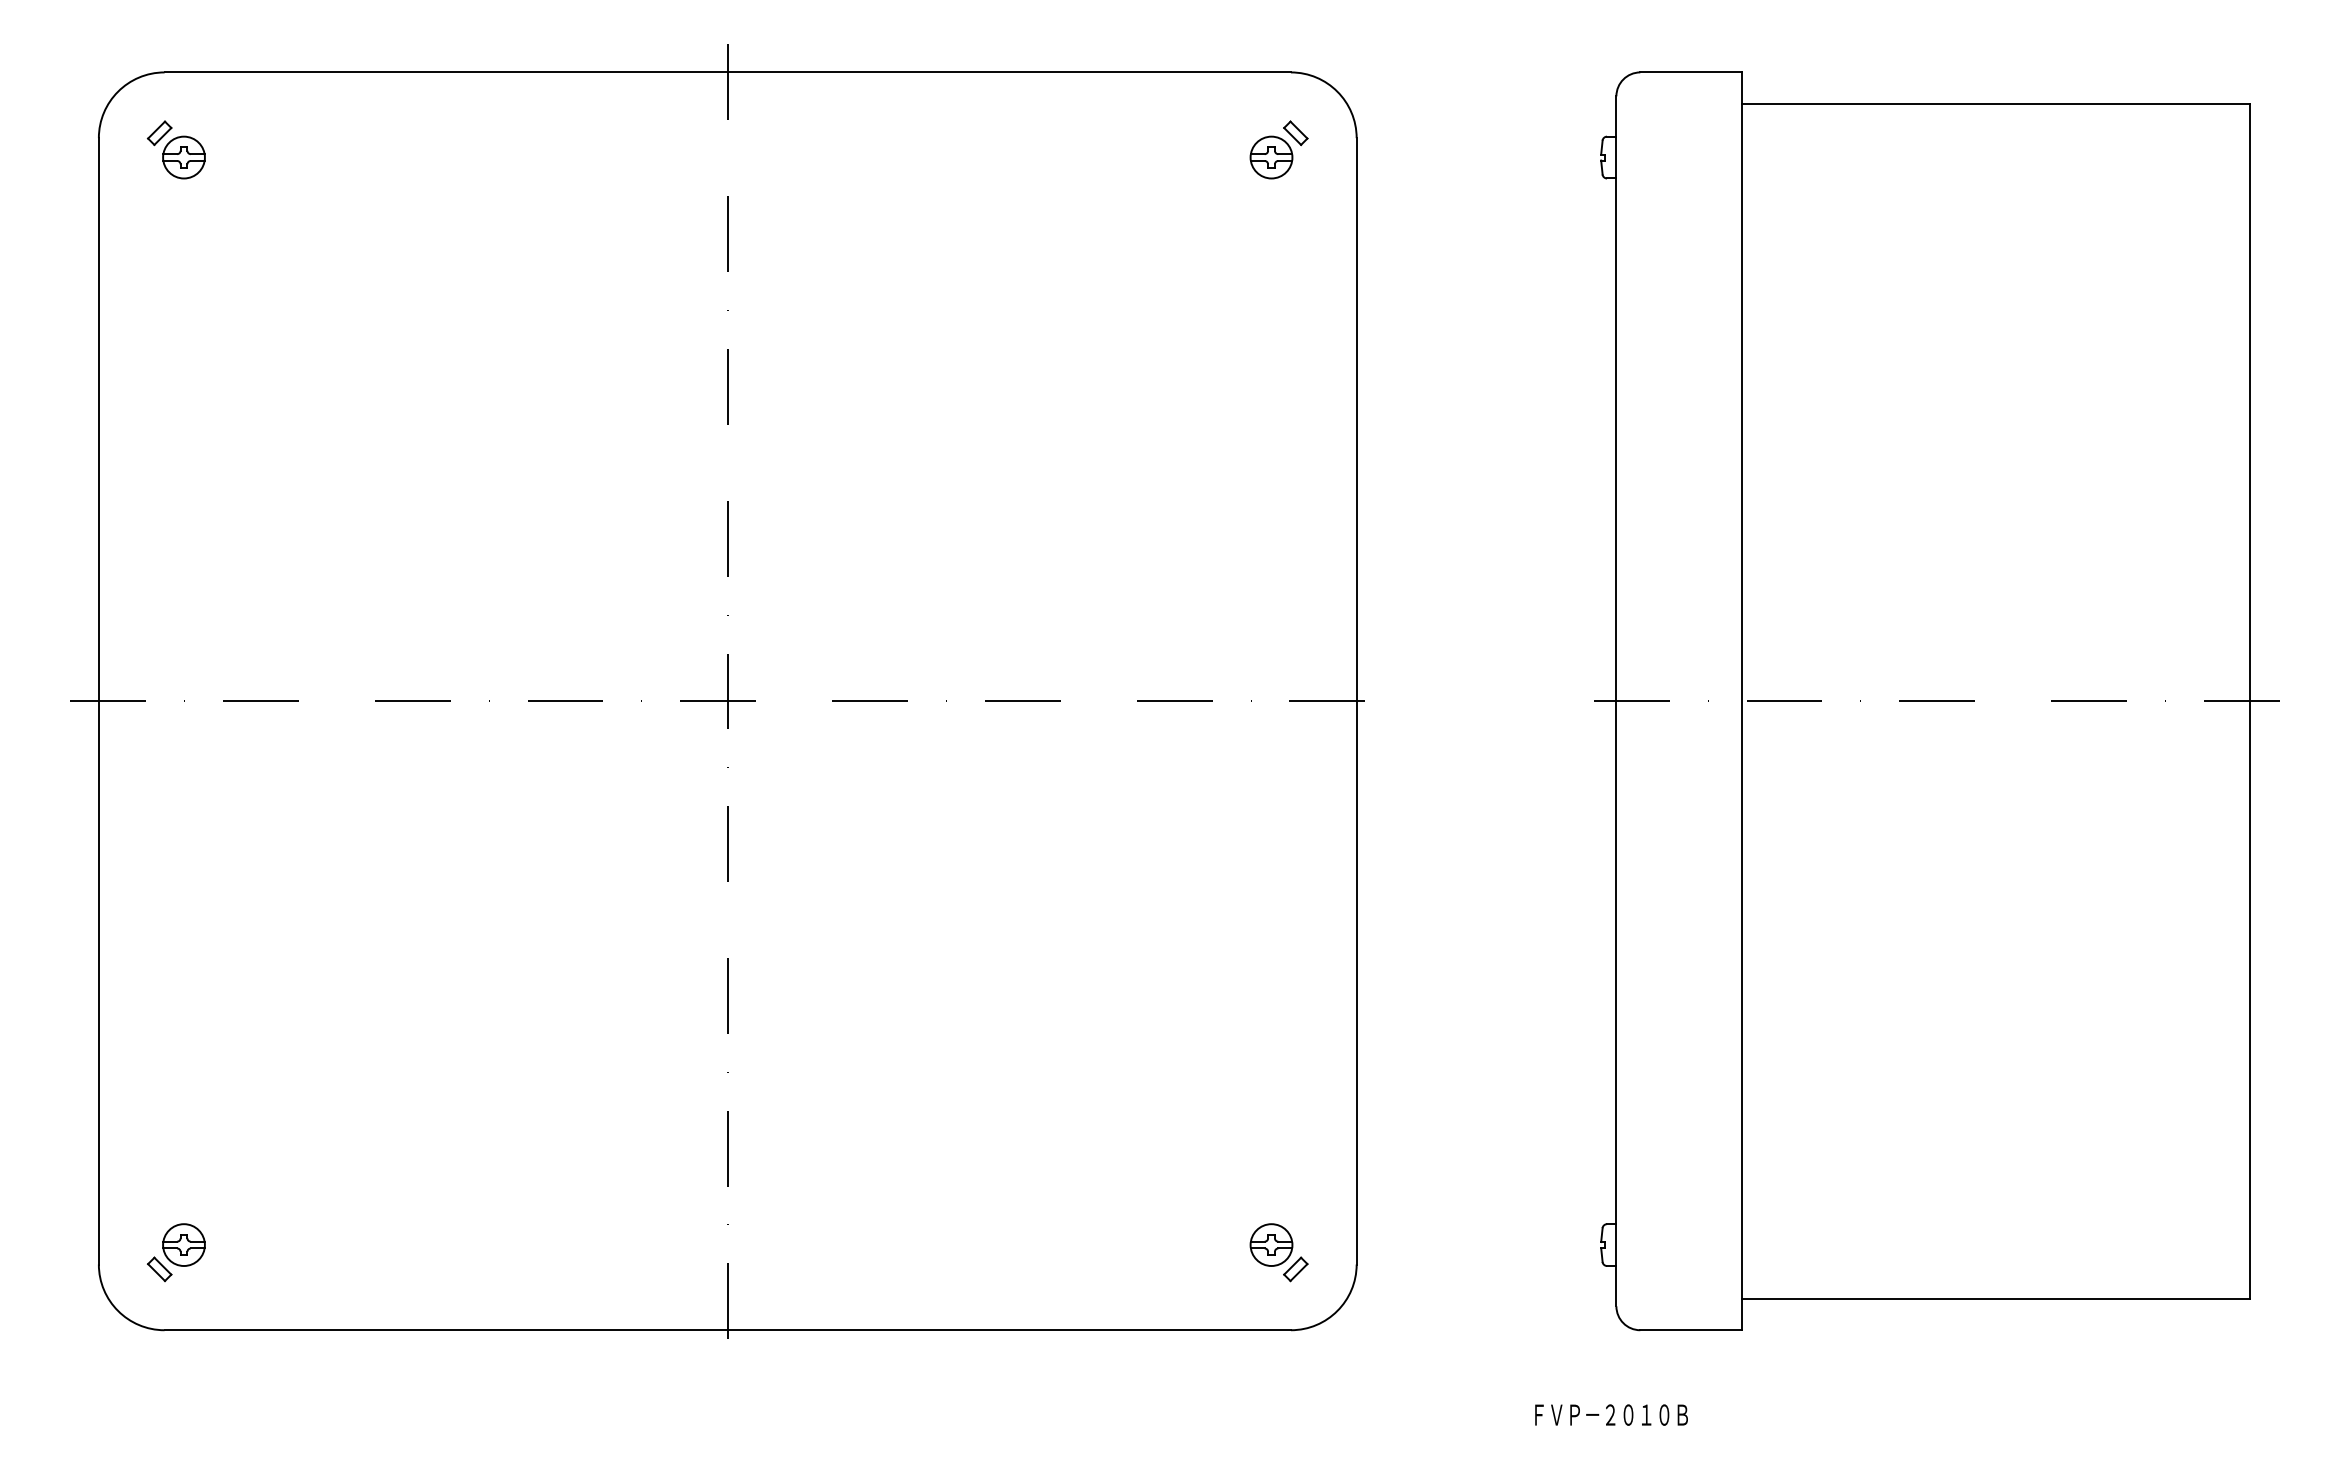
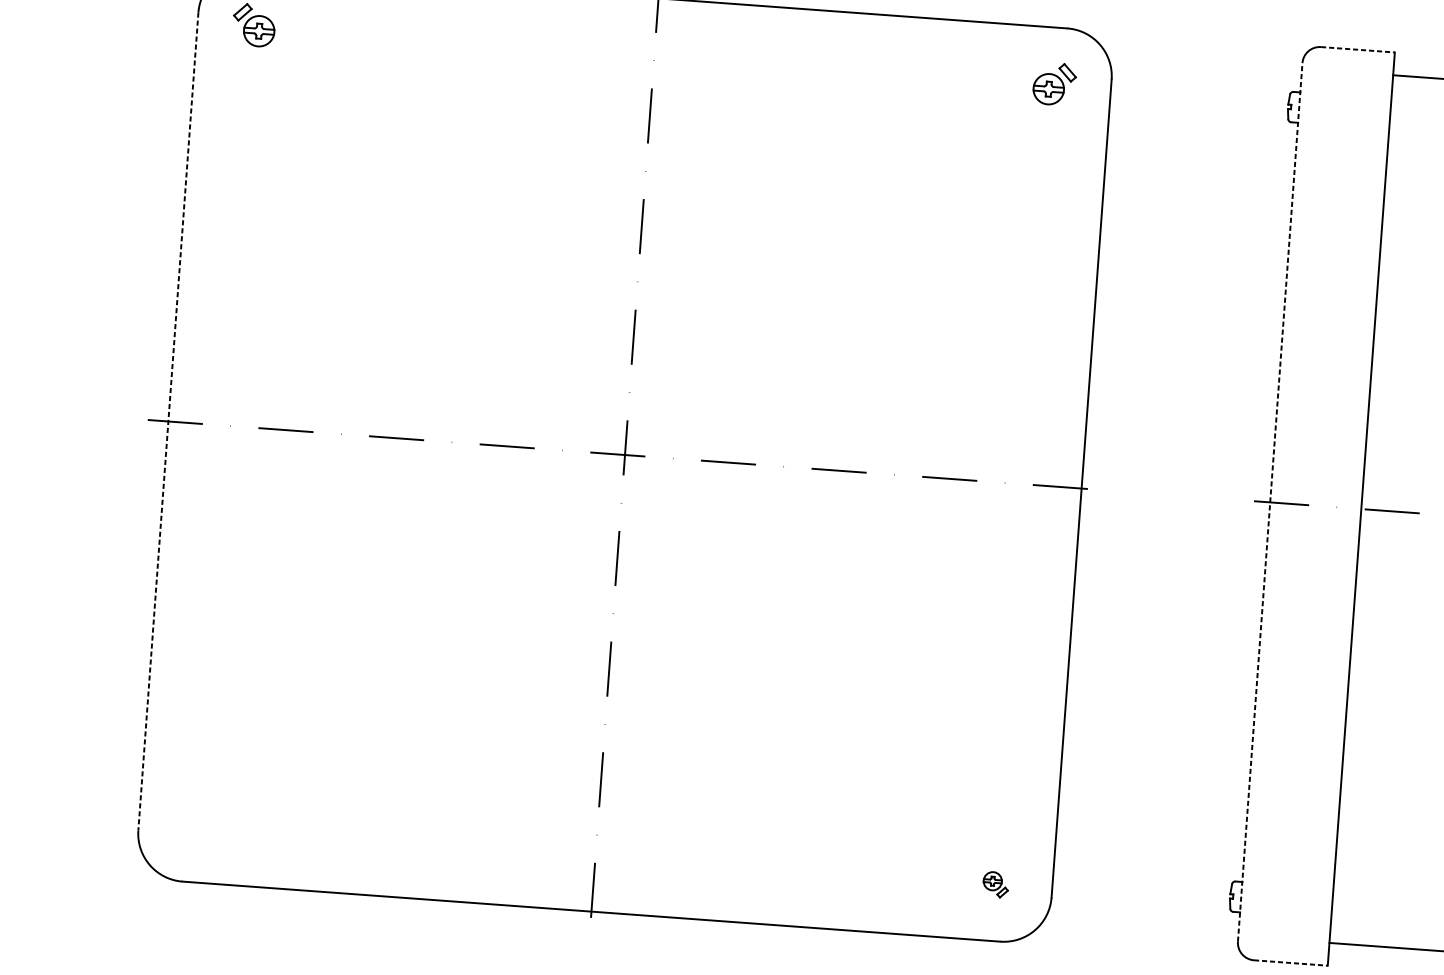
line: (1691, 72) -> (1358, 49), solid -> dashed
line: (98, 701) -> (168, 421), solid -> dashed
line: (1616, 701) -> (1270, 502), solid -> dashed
part: (176, 1252) -> (195, 825), removed
part: (1278, 1252) -> (995, 884), size x0.6
line: (1691, 1330) -> (1291, 963), solid -> dashed

